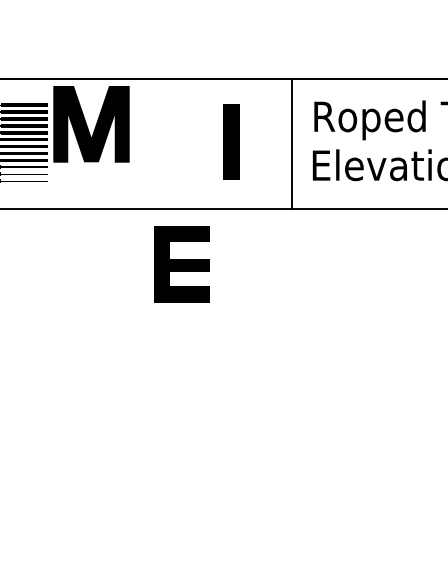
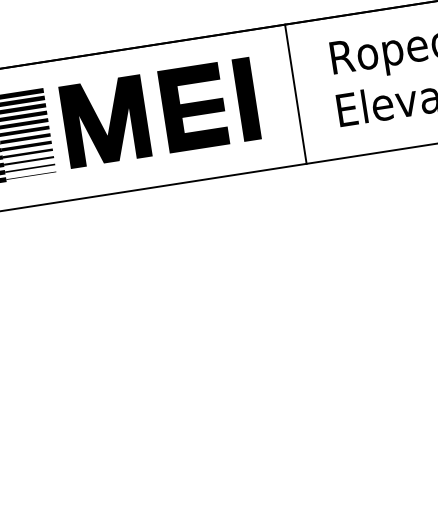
curve: (87, 125) -> (101, 123), moved
line: (291, 144) -> (295, 94), moved
part: (181, 264) -> (193, 108), moved

